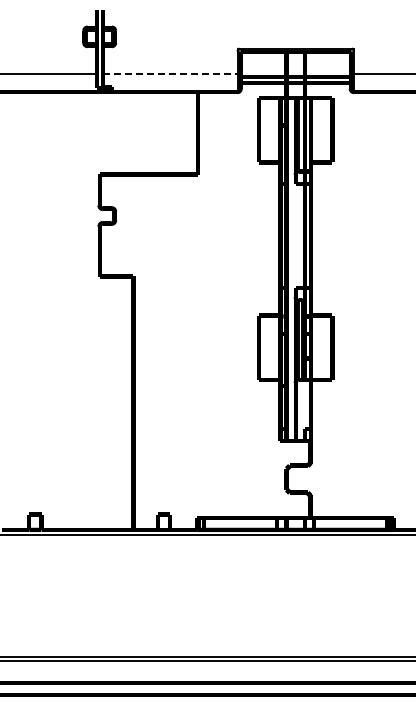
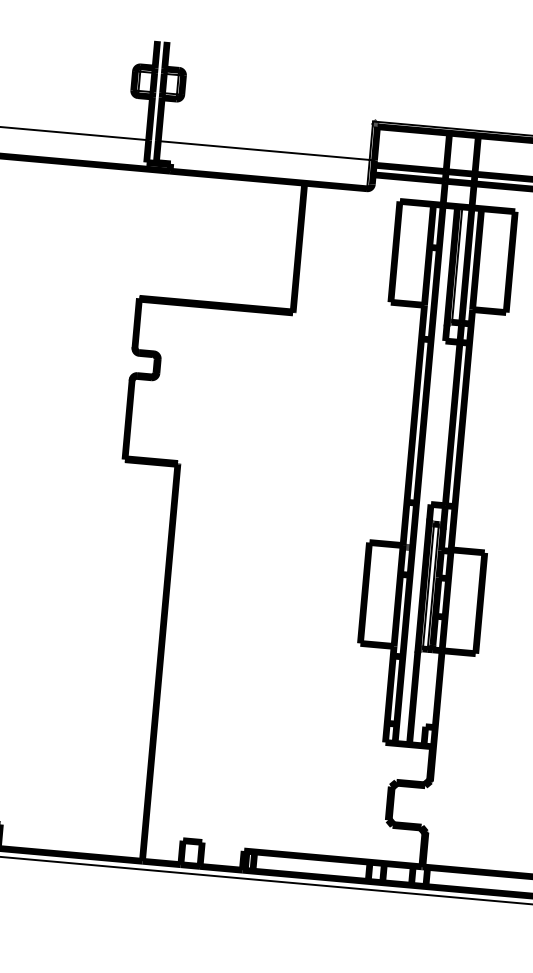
line: (170, 73) -> (264, 150), dashed -> solid

